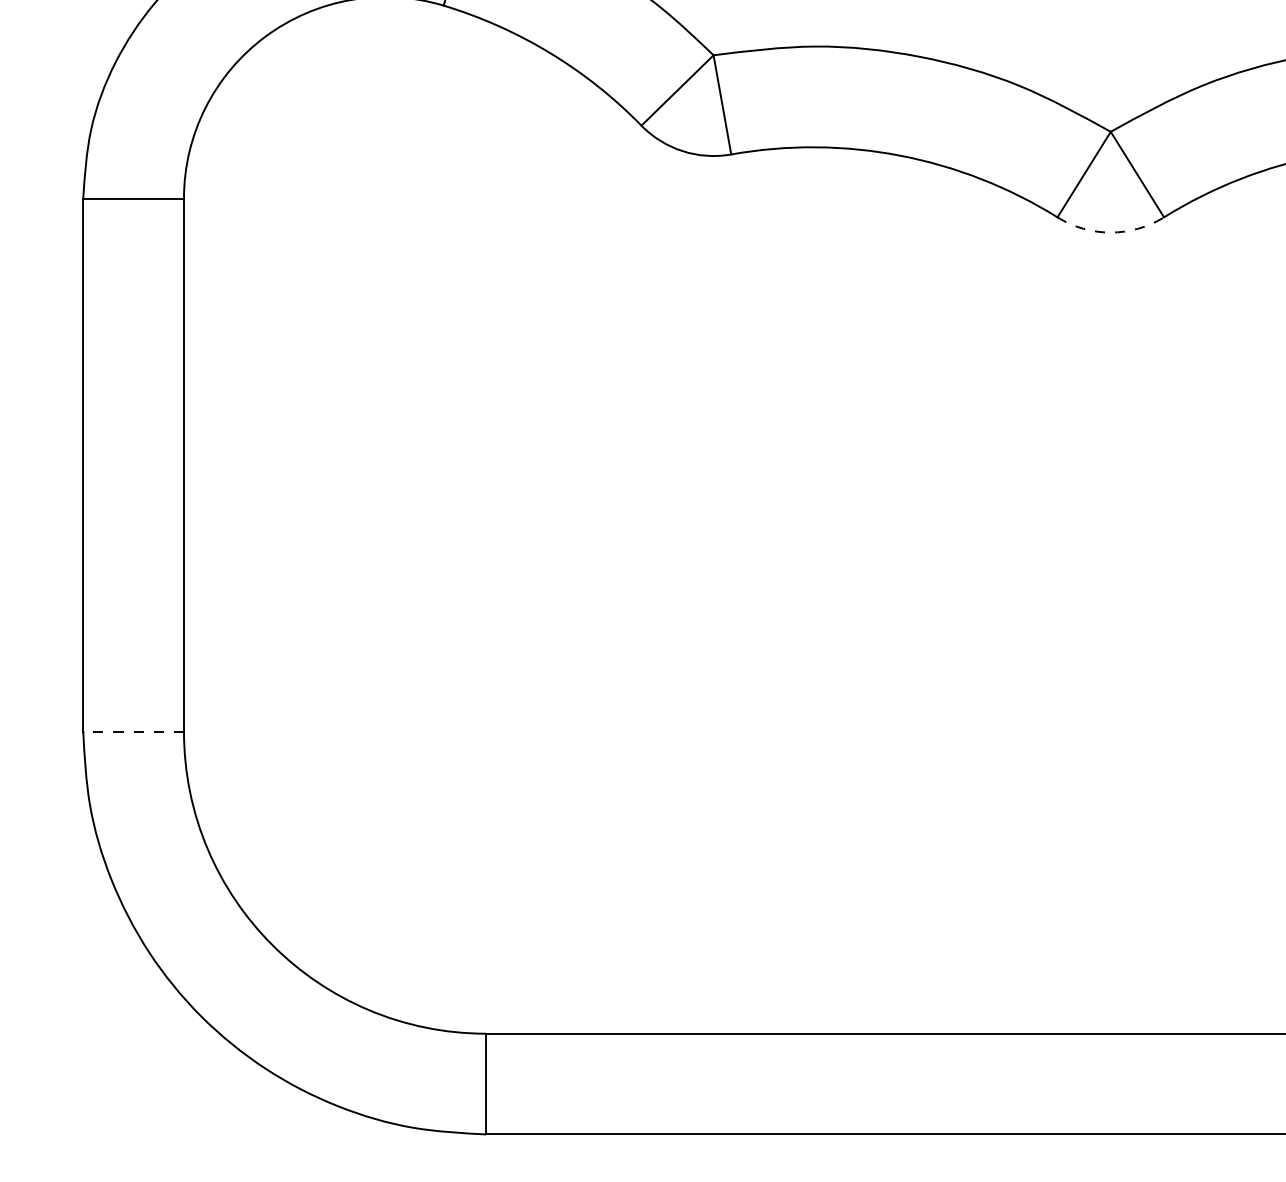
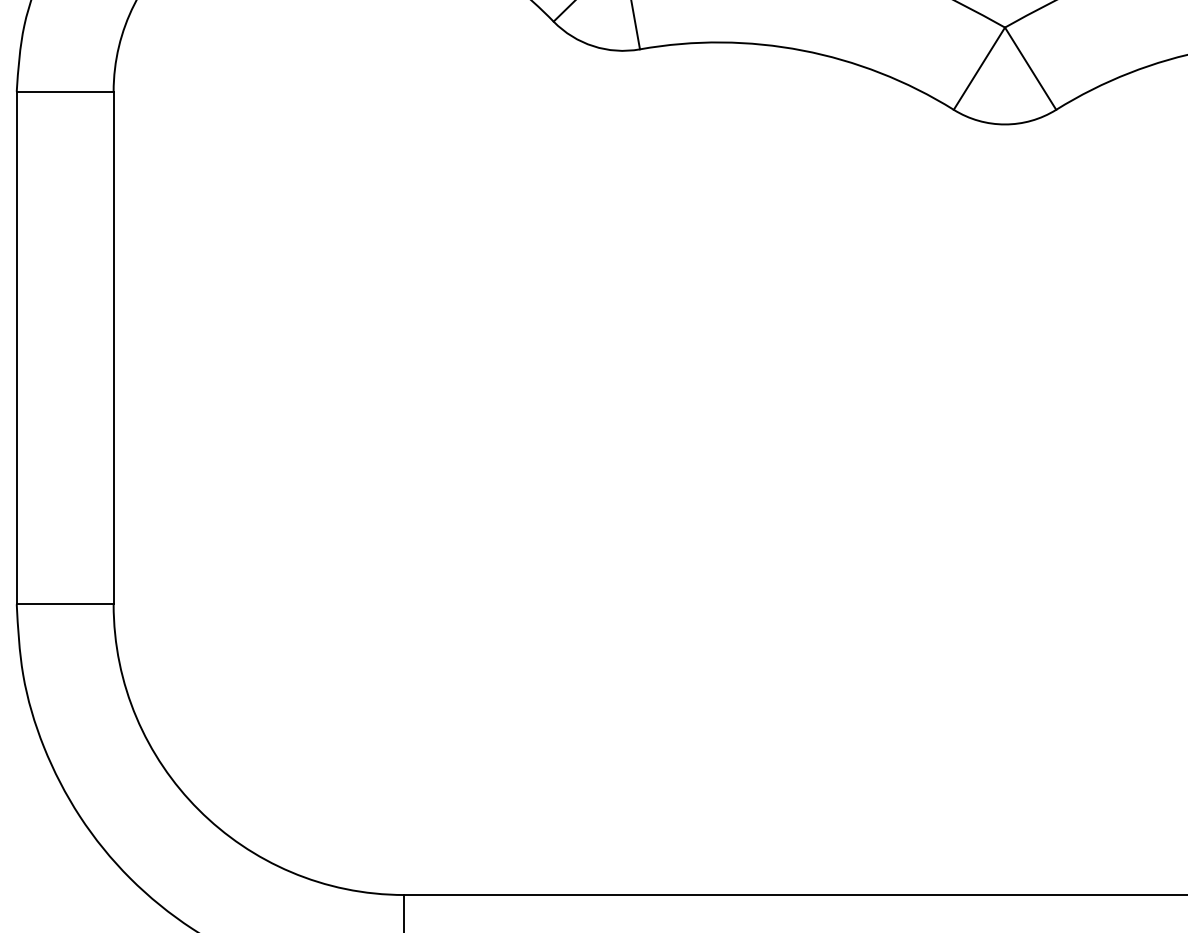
arc: (1110, 232) -> (1004, 124), dashed -> solid
line: (133, 731) -> (65, 604), dashed -> solid

